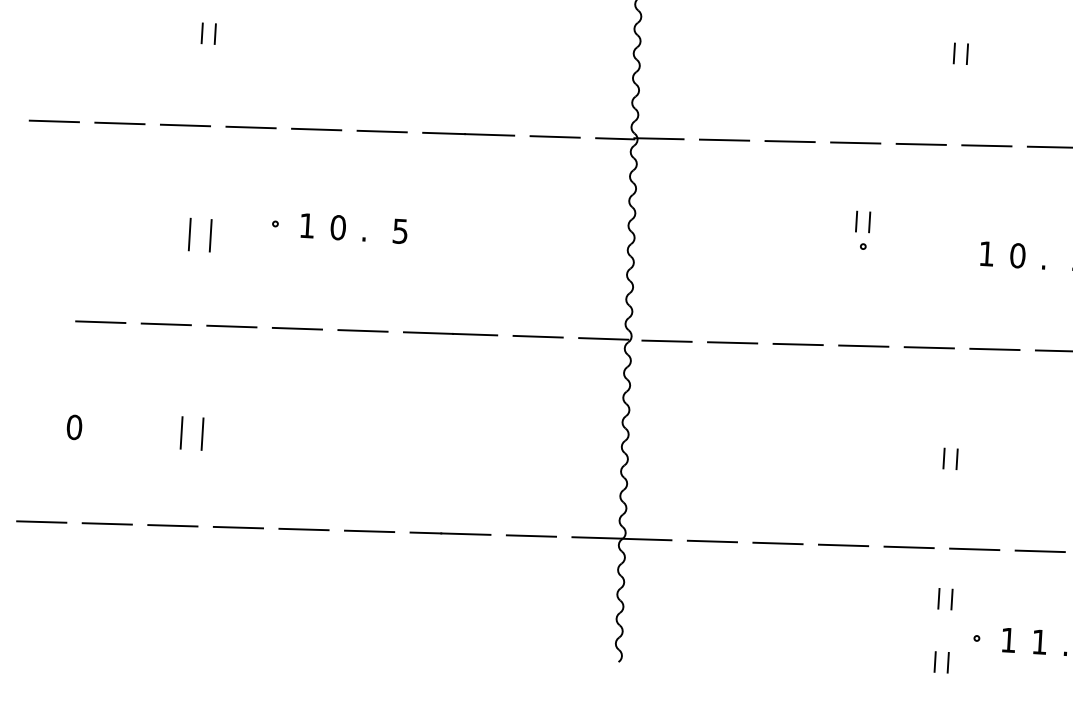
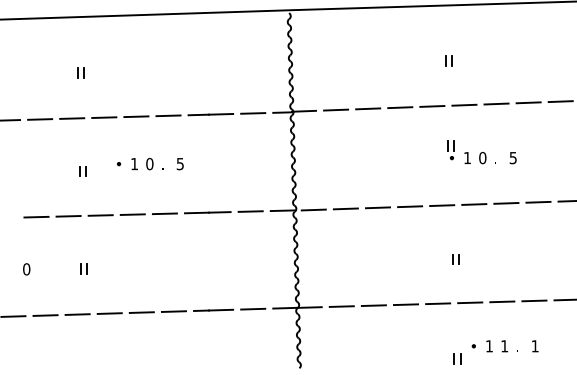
part: (861, 230) -> (450, 150), moved
part: (200, 234) -> (82, 171), size x0.62
part: (190, 432) -> (83, 268), size x0.62
part: (945, 598) -> (457, 327), removed

